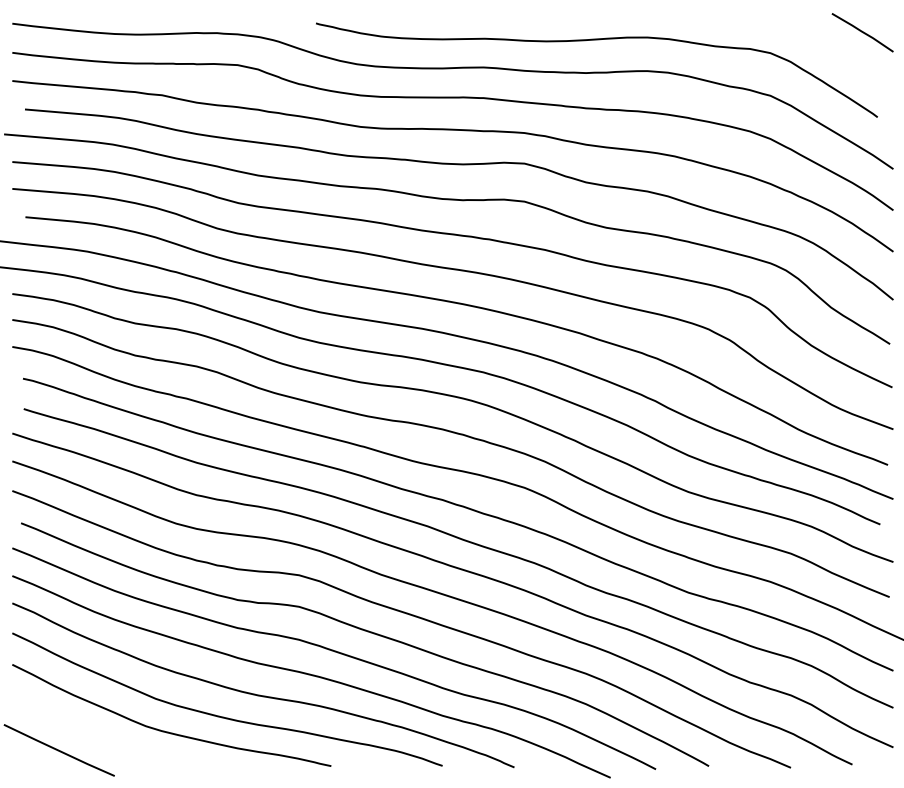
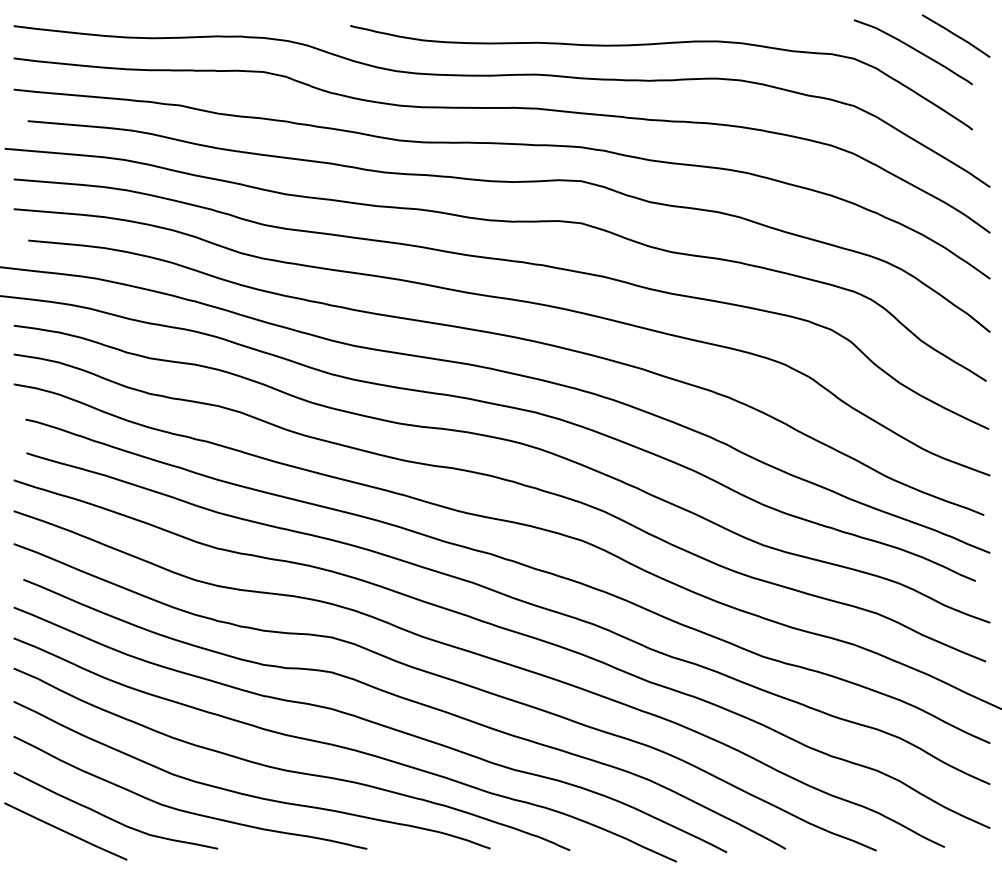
curve: (824, 45) -> (913, 50), added
curve: (101, 738) -> (112, 818), added

